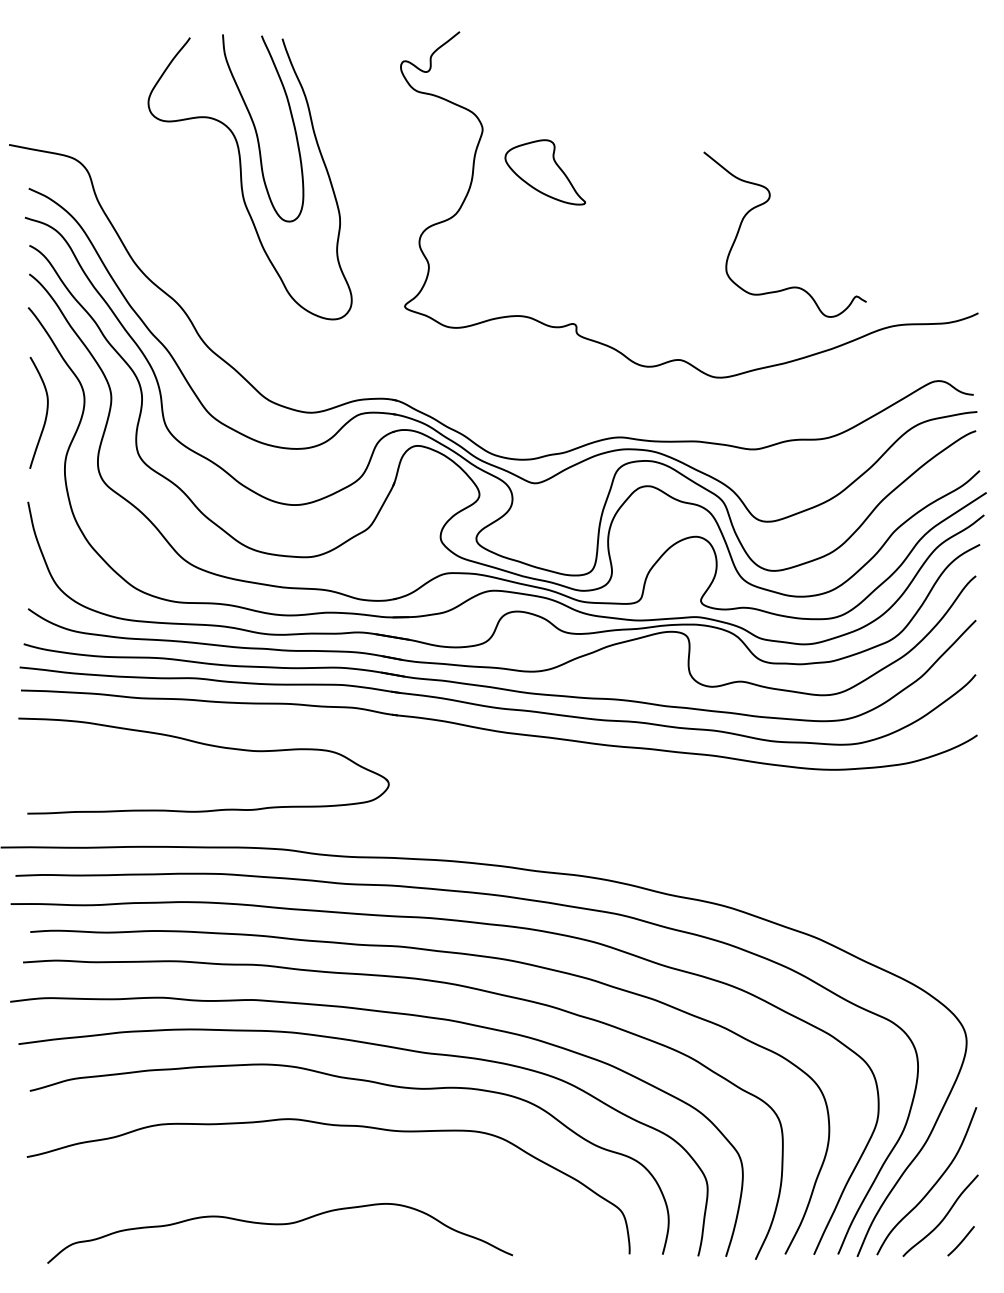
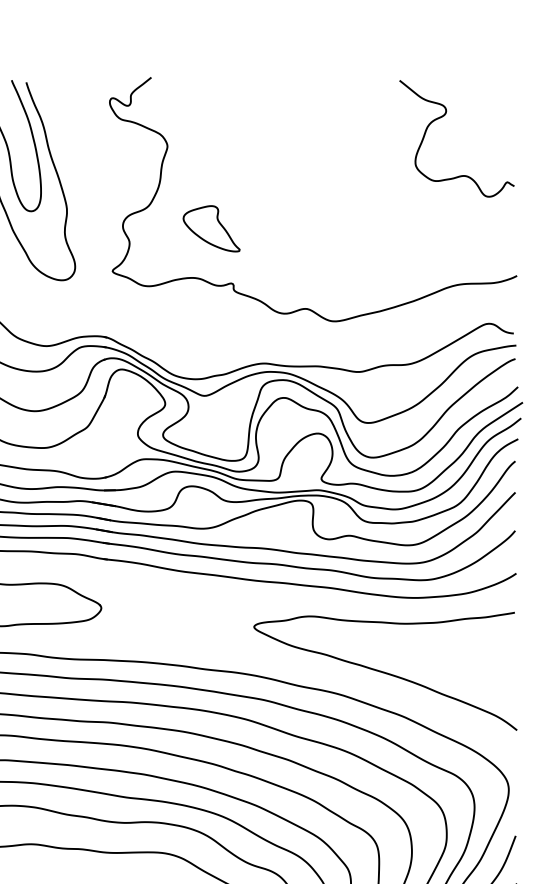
part: (544, 172) -> (211, 228), moved
curve: (764, 204) -> (442, 117), moved
curve: (791, 875) -> (385, 672), added

